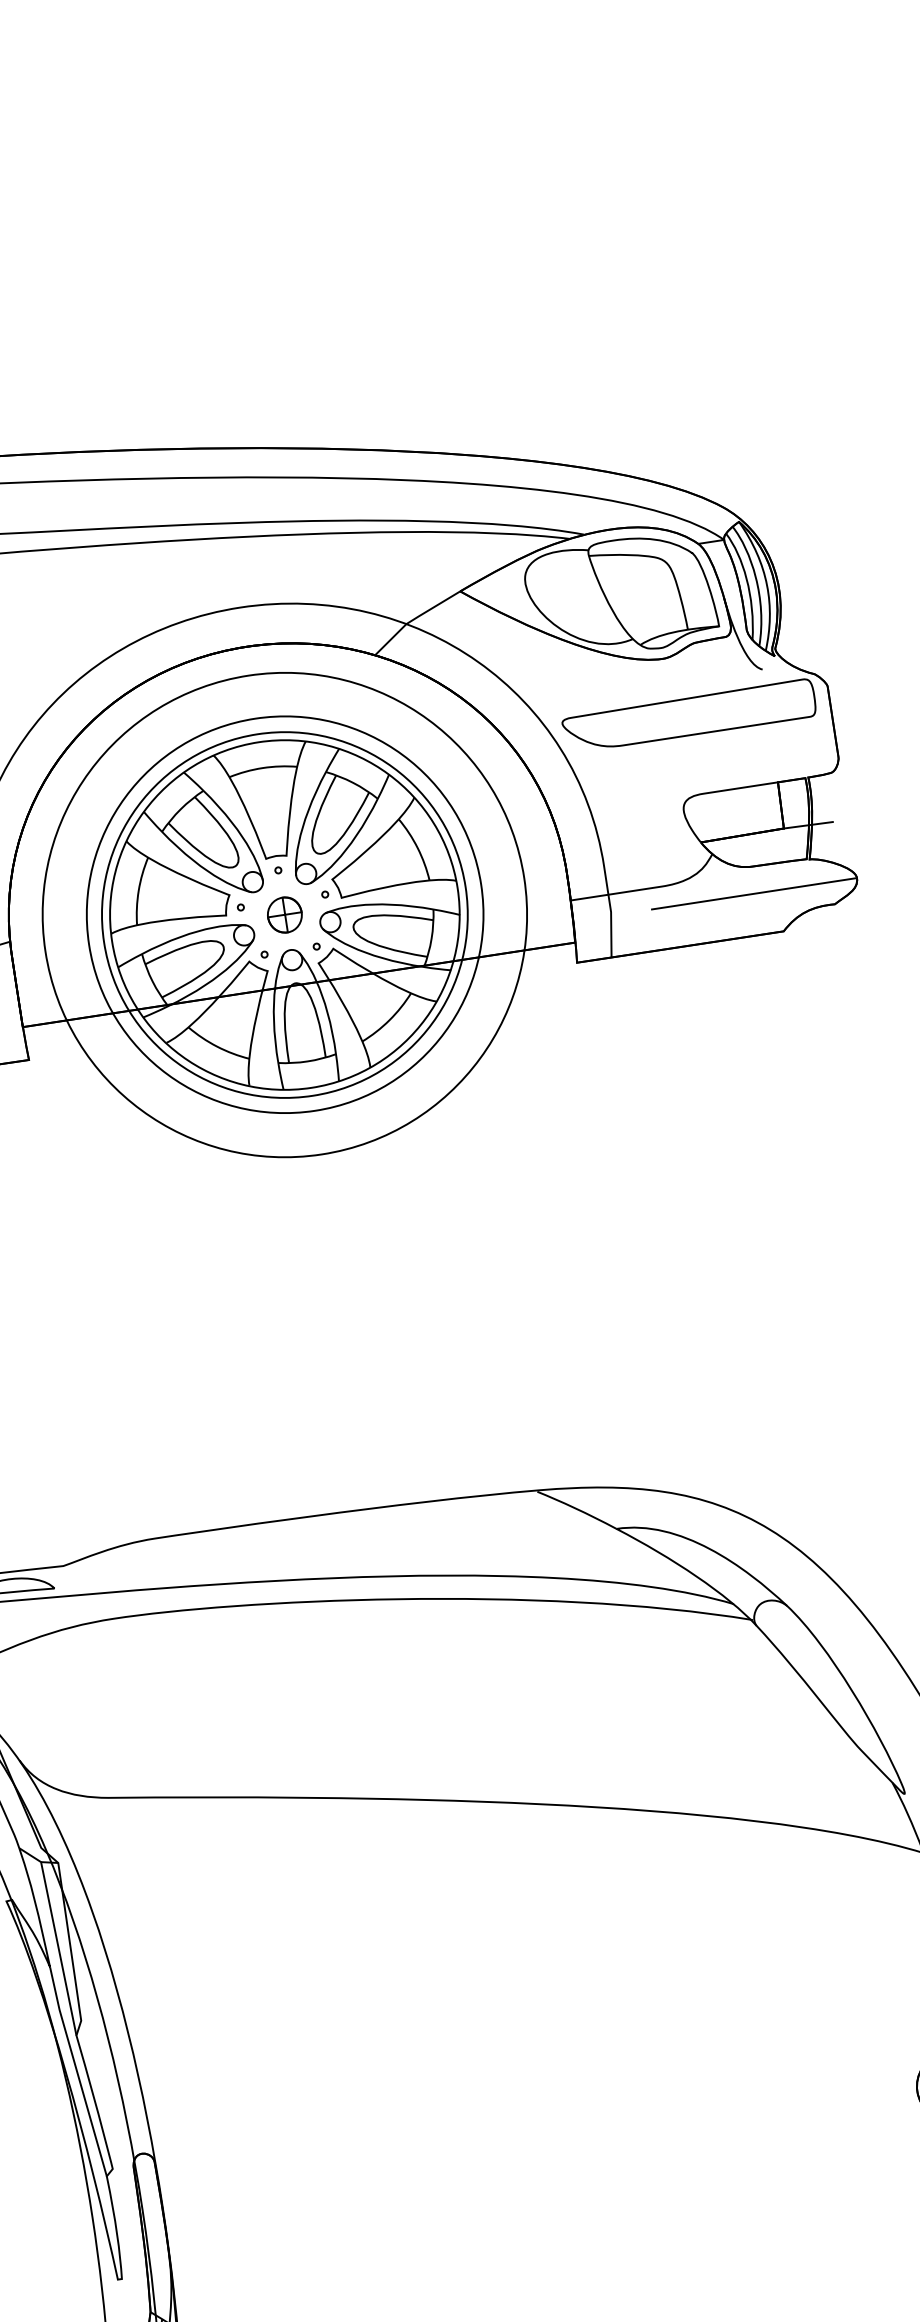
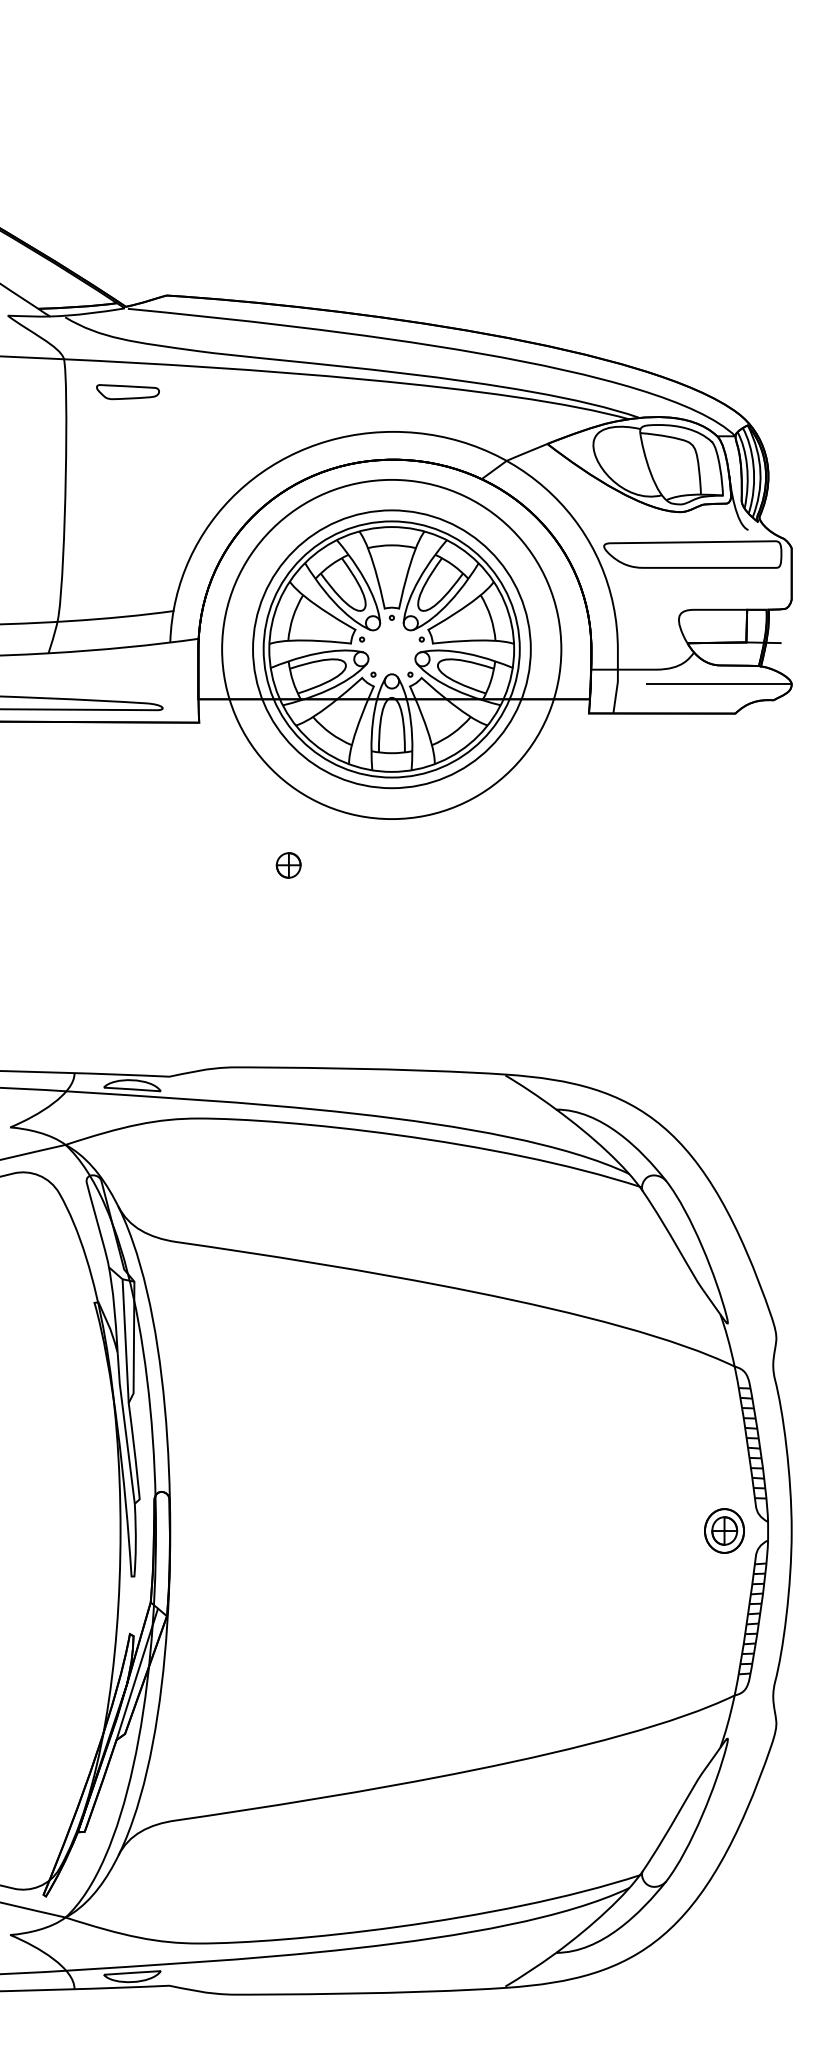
part: (284, 915) -> (288, 865), moved

